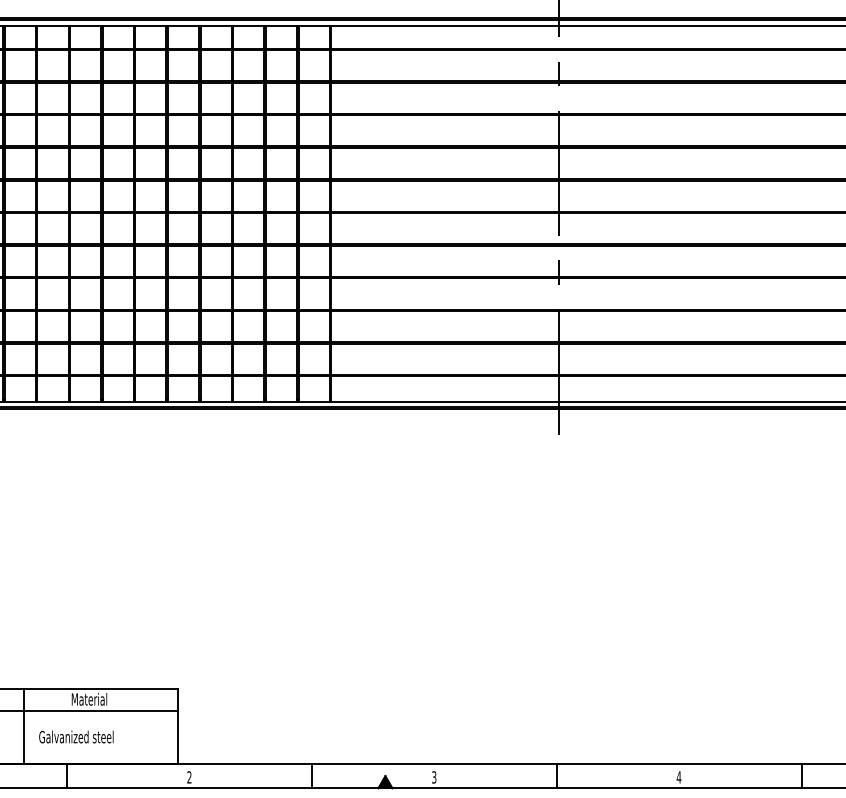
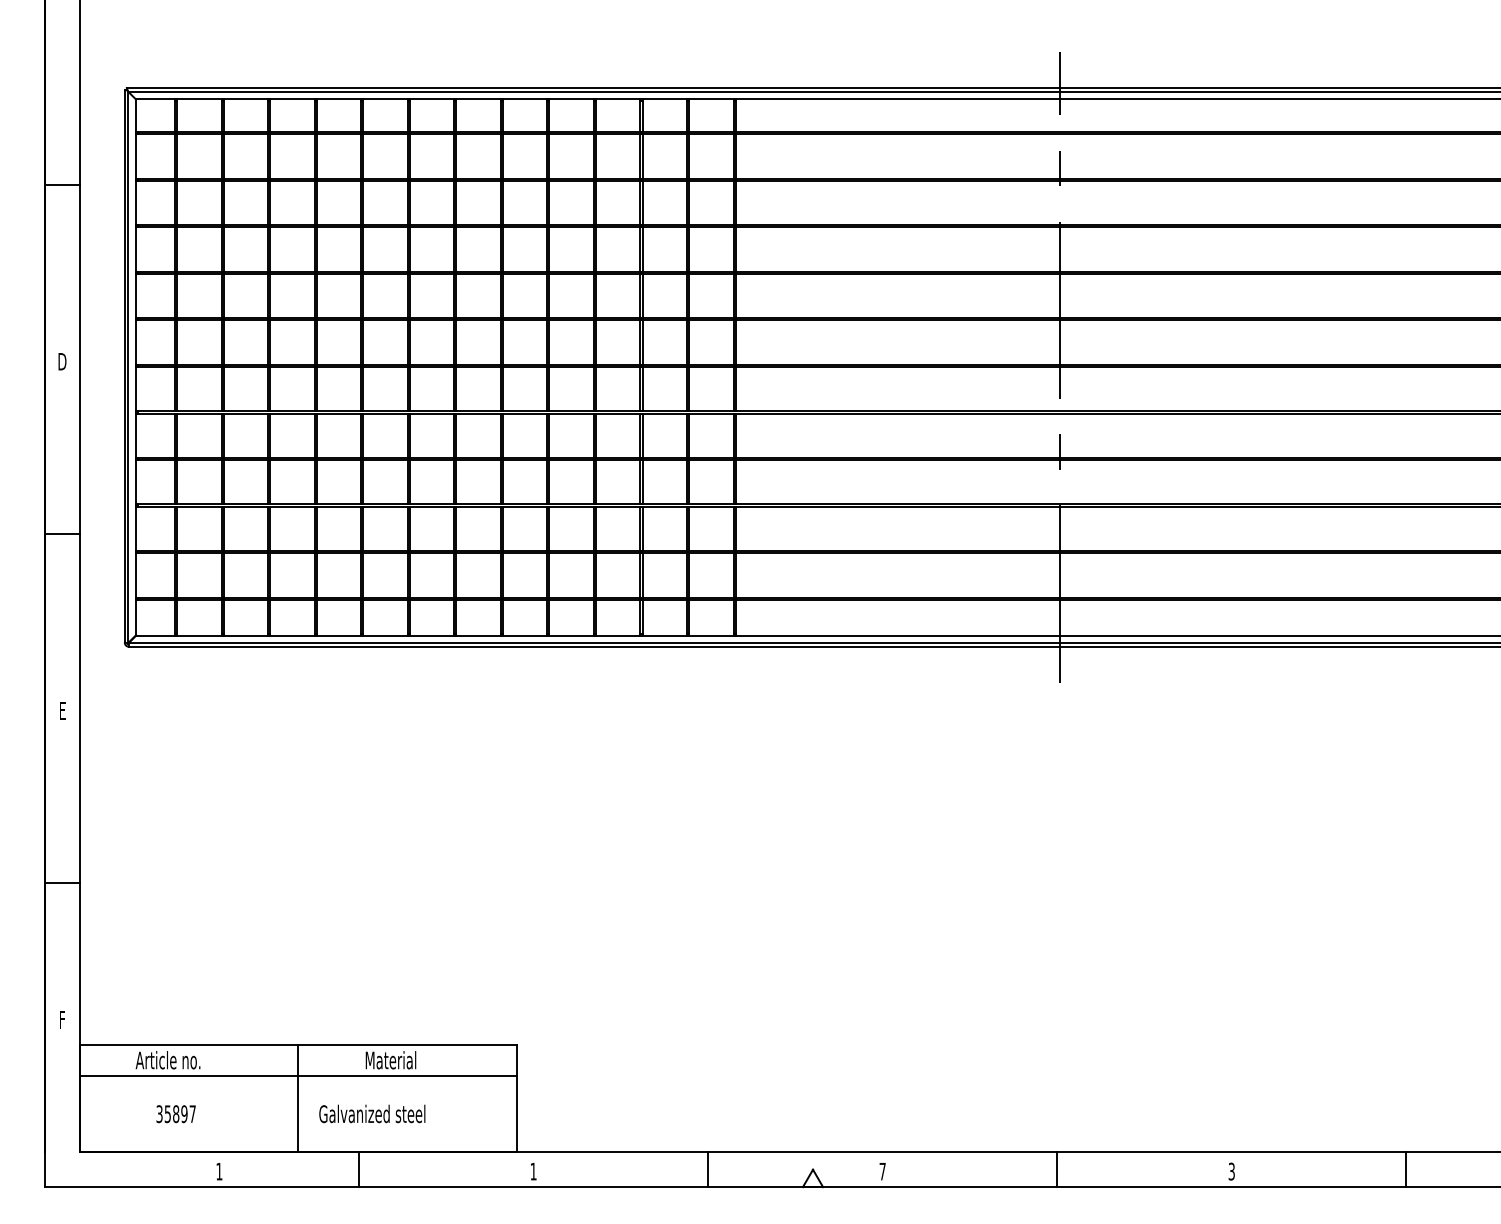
text: (189, 777) -> (533, 1171), 2 -> 1
text: (434, 777) -> (882, 1171), 3 -> 7
text: (678, 777) -> (1231, 1171), 4 -> 3
fill: (385, 782) -> (812, 1178), removed

